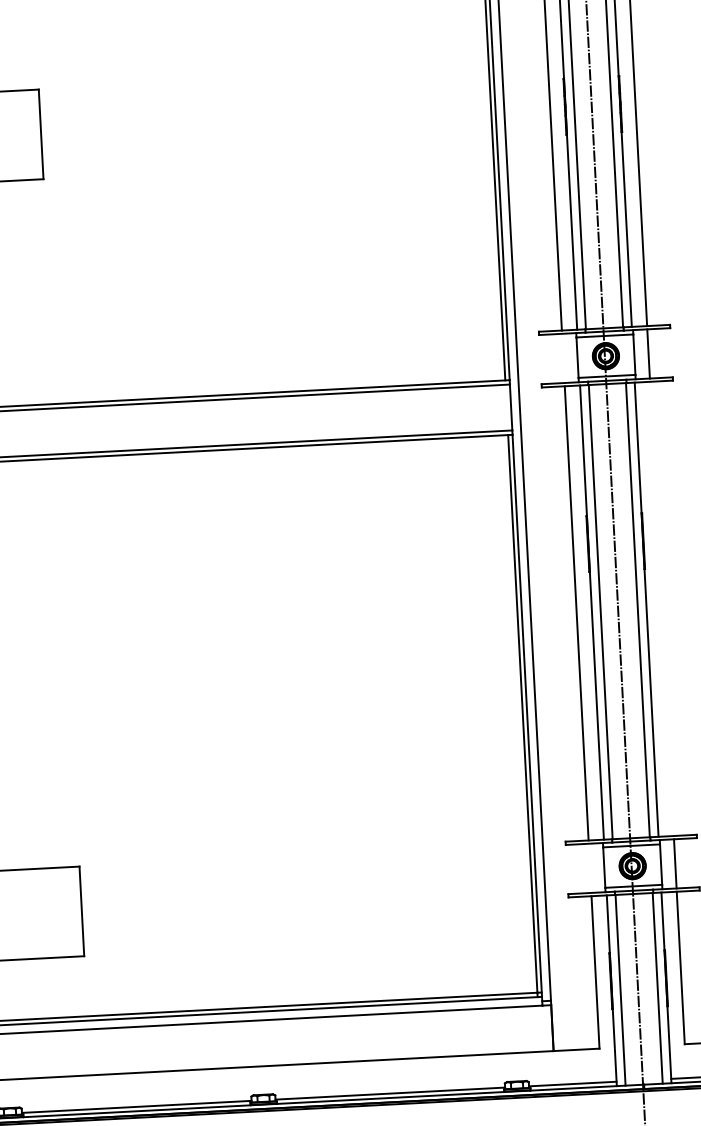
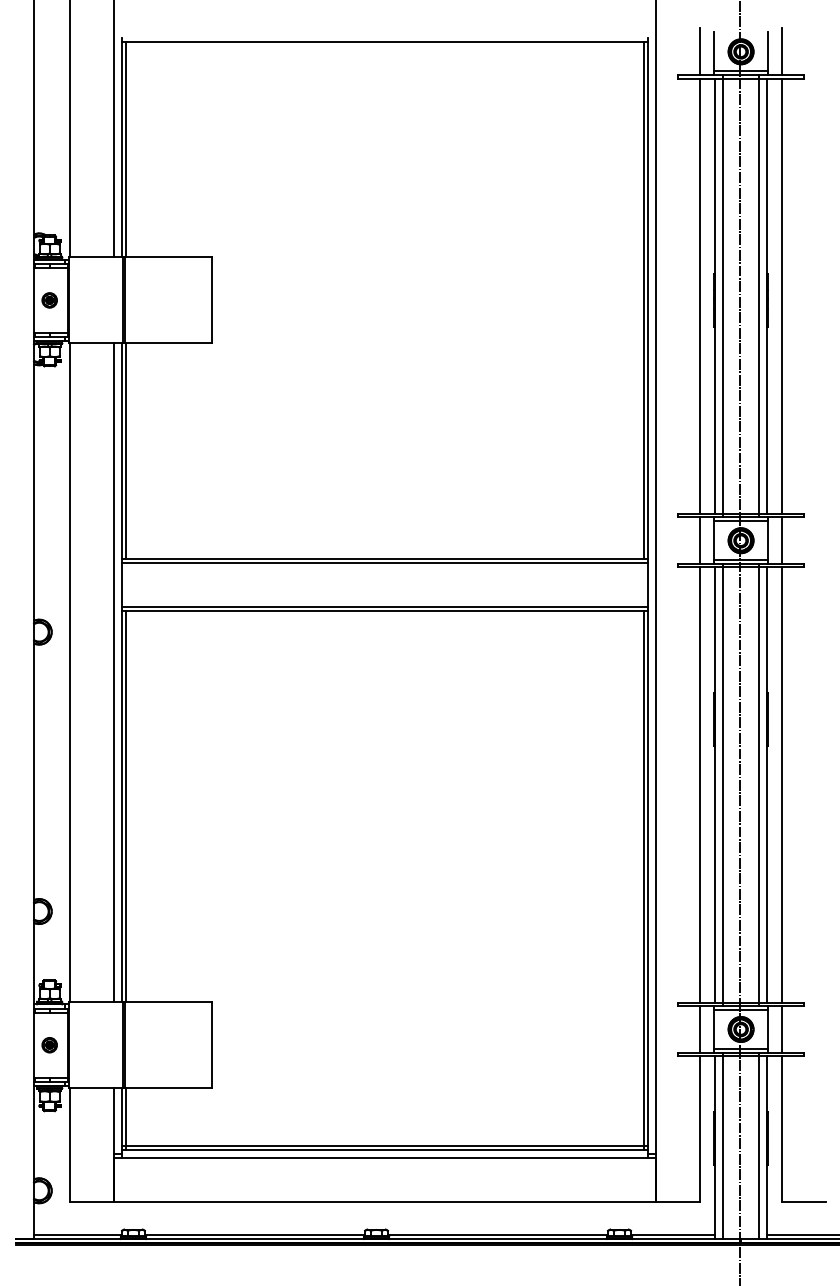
line: (563, 358) -> (700, 540), added
line: (661, 608) -> (781, 784), added
line: (590, 868) -> (700, 1029), added

